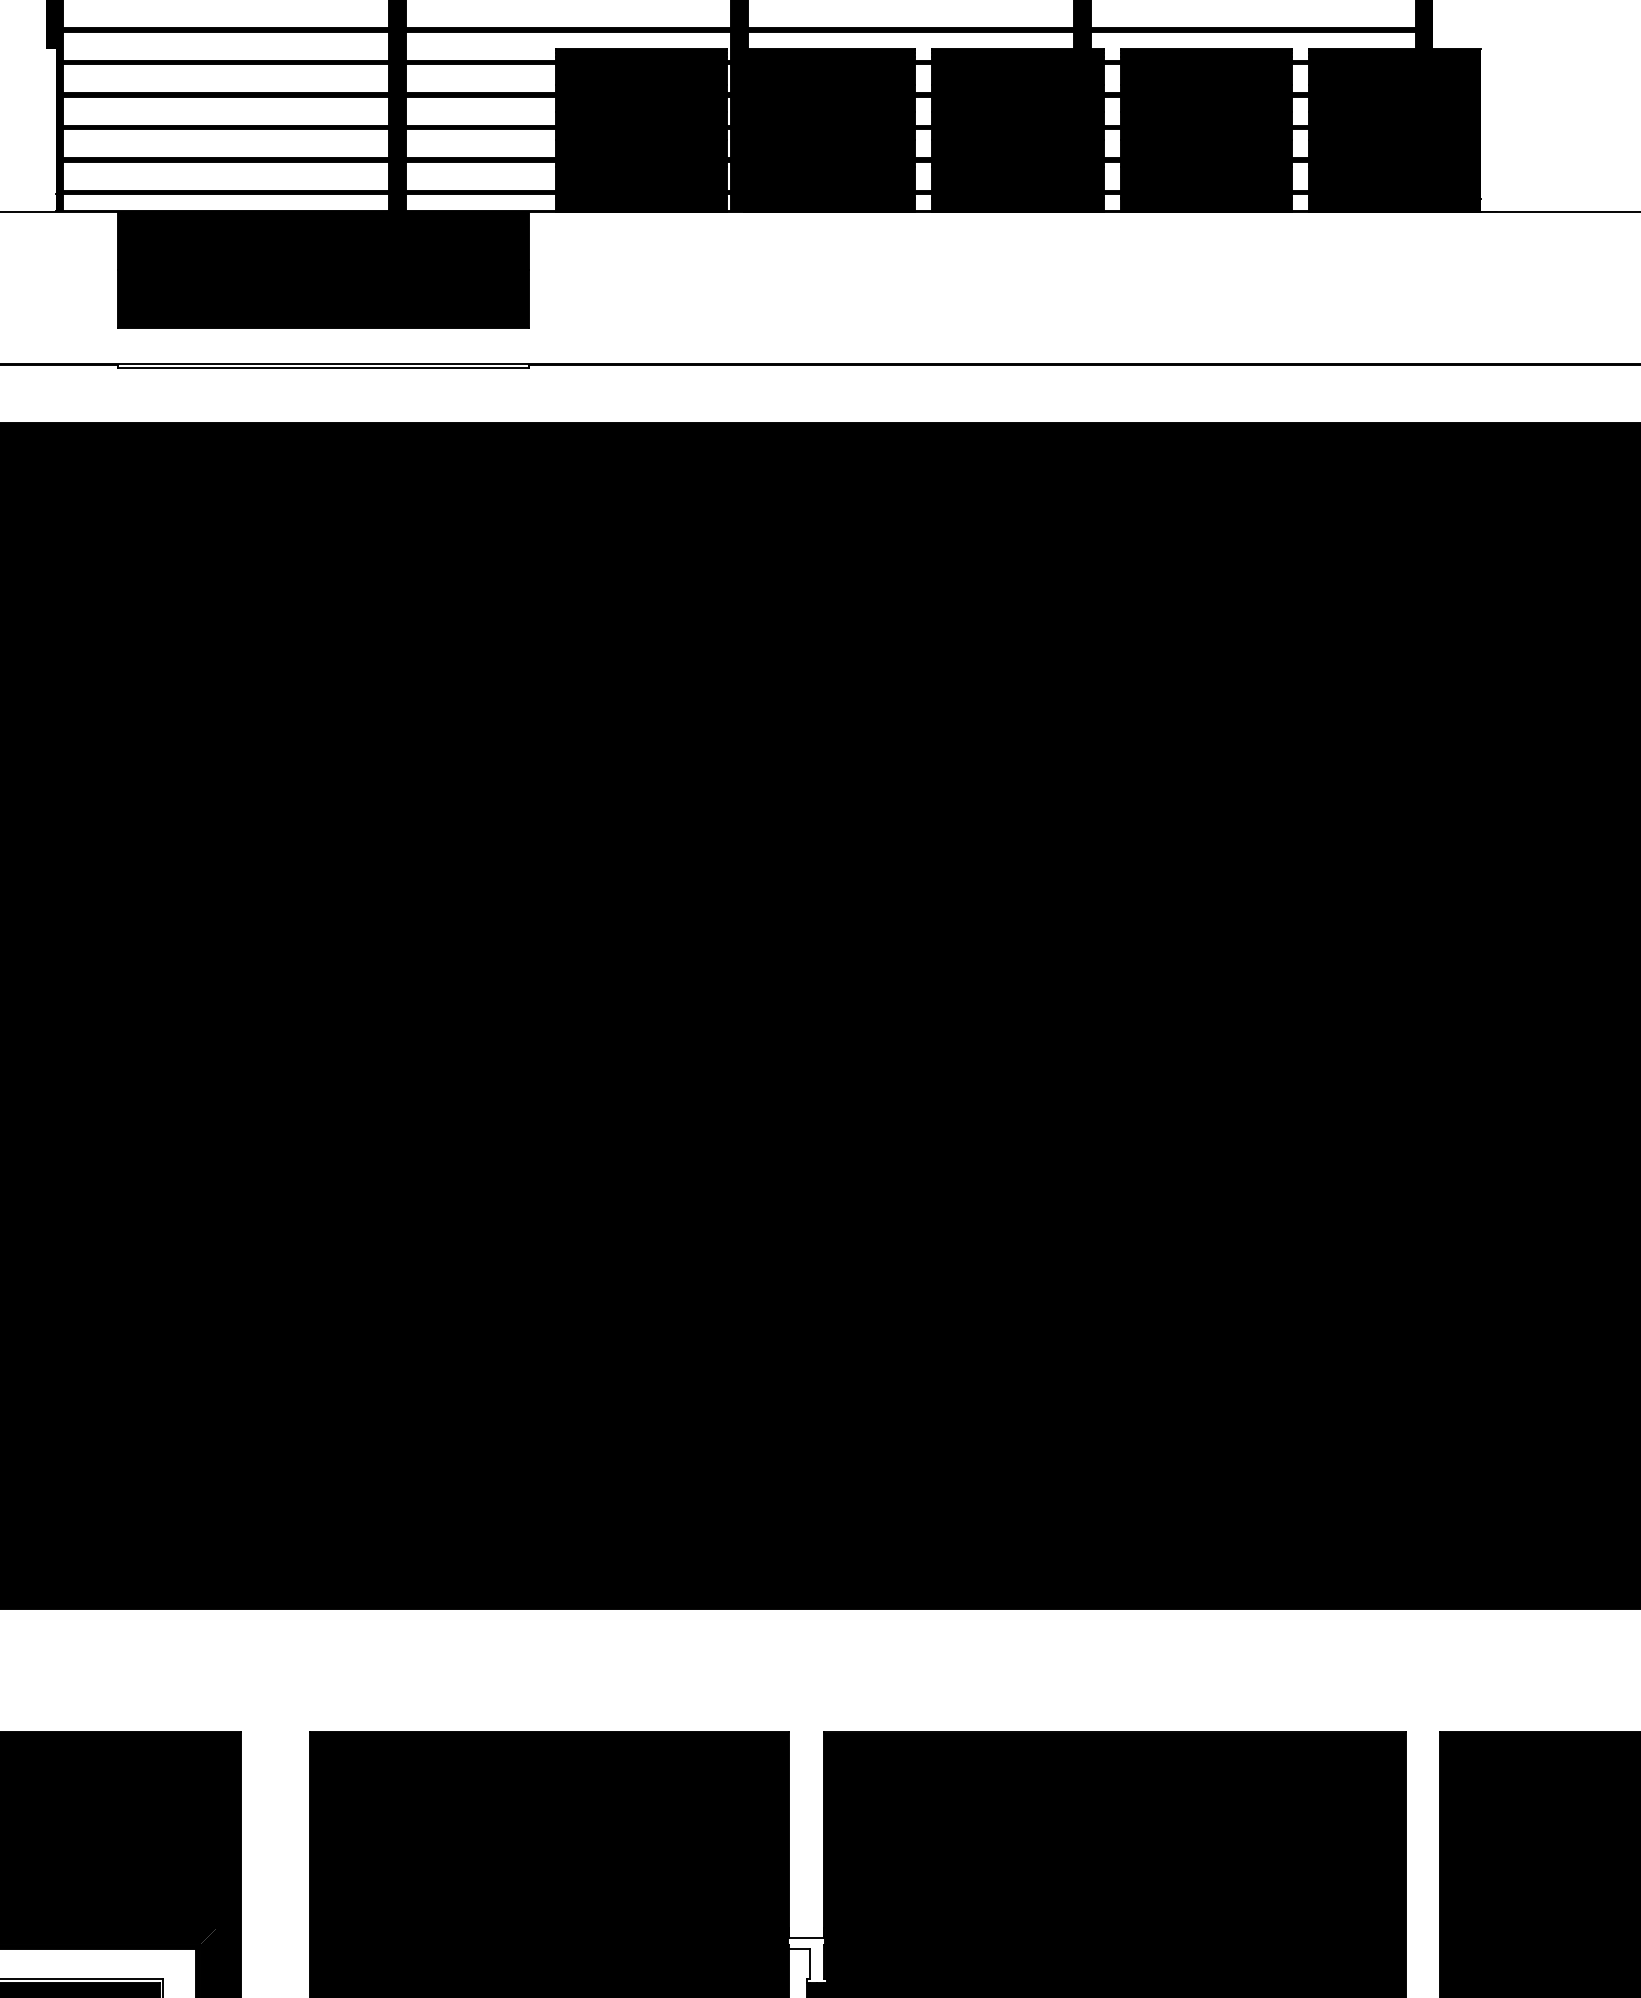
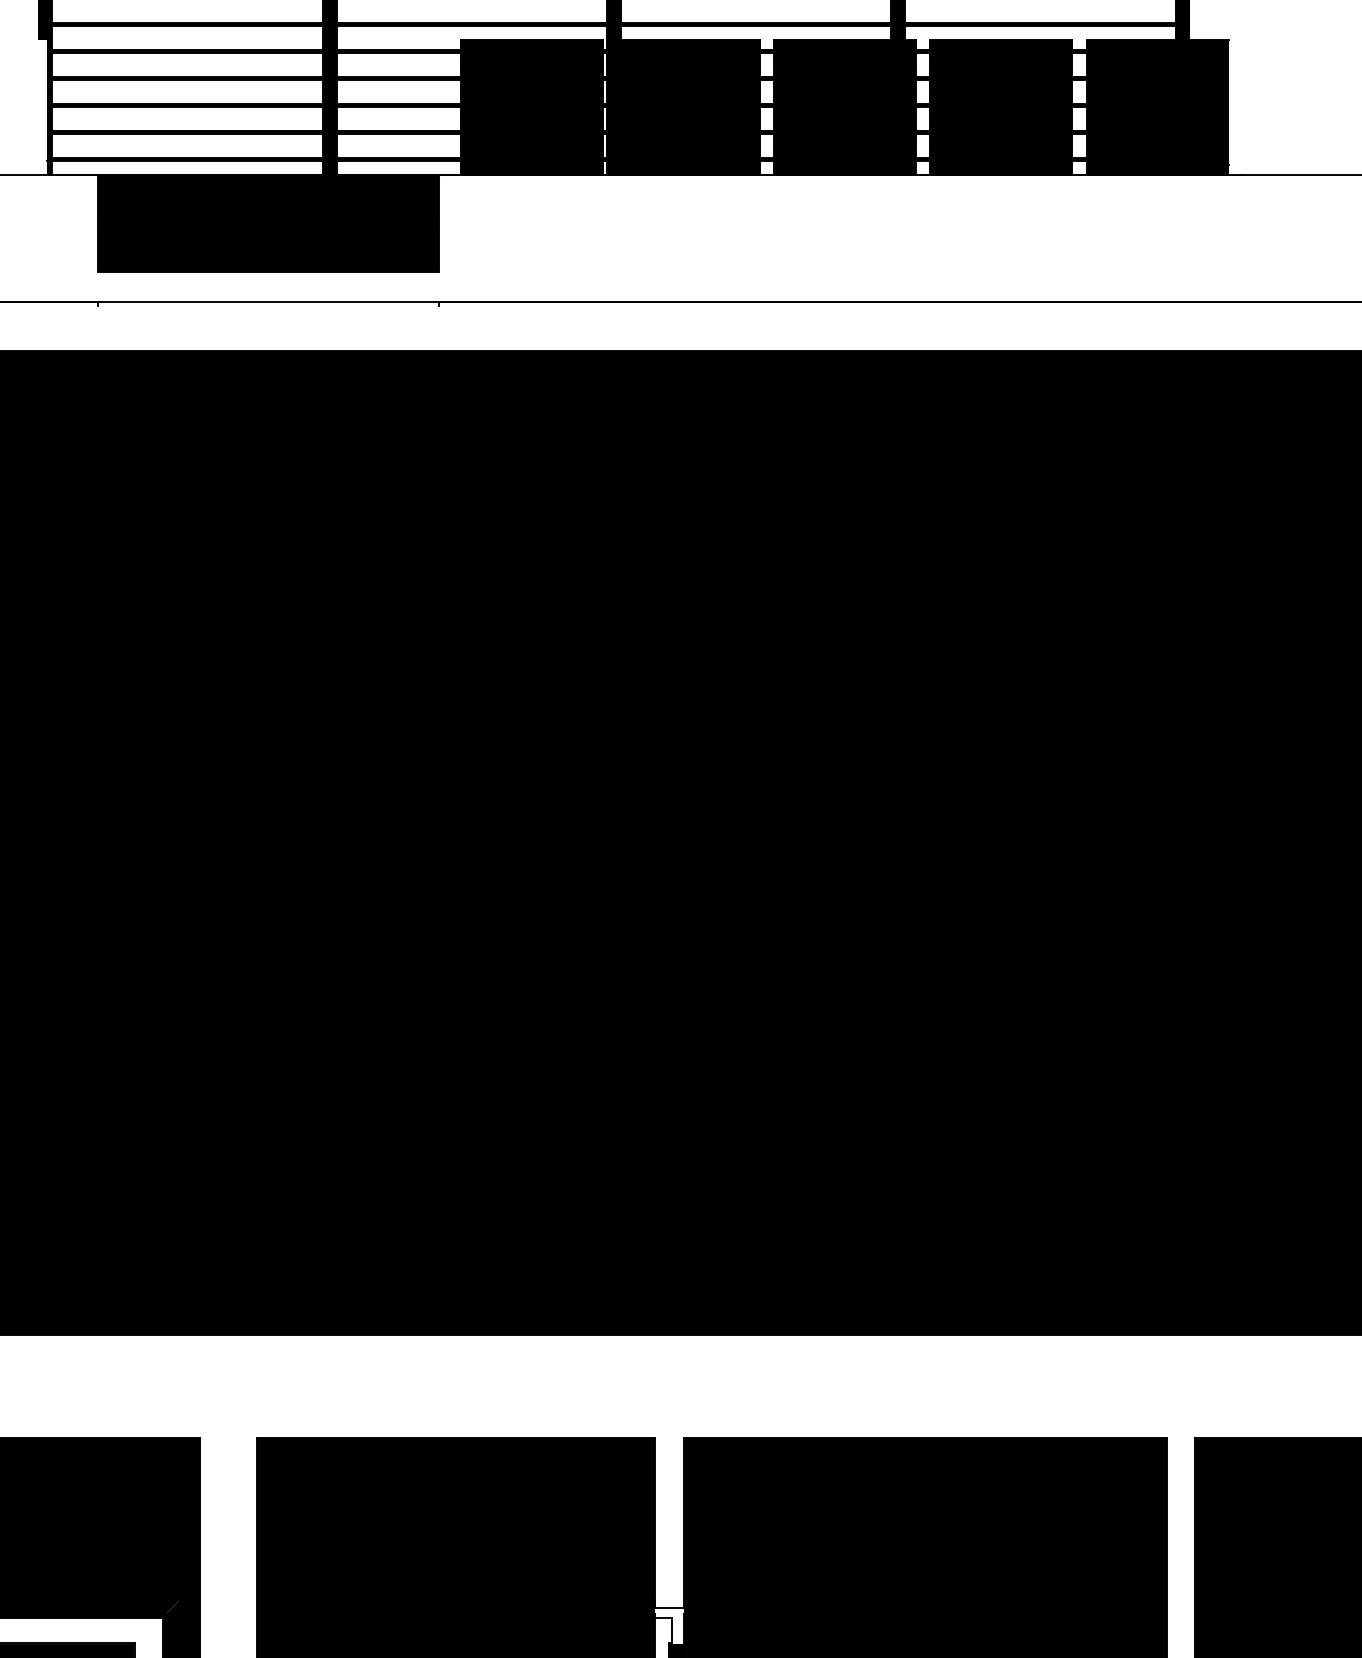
line: (323, 368) -> (268, 305), removed

